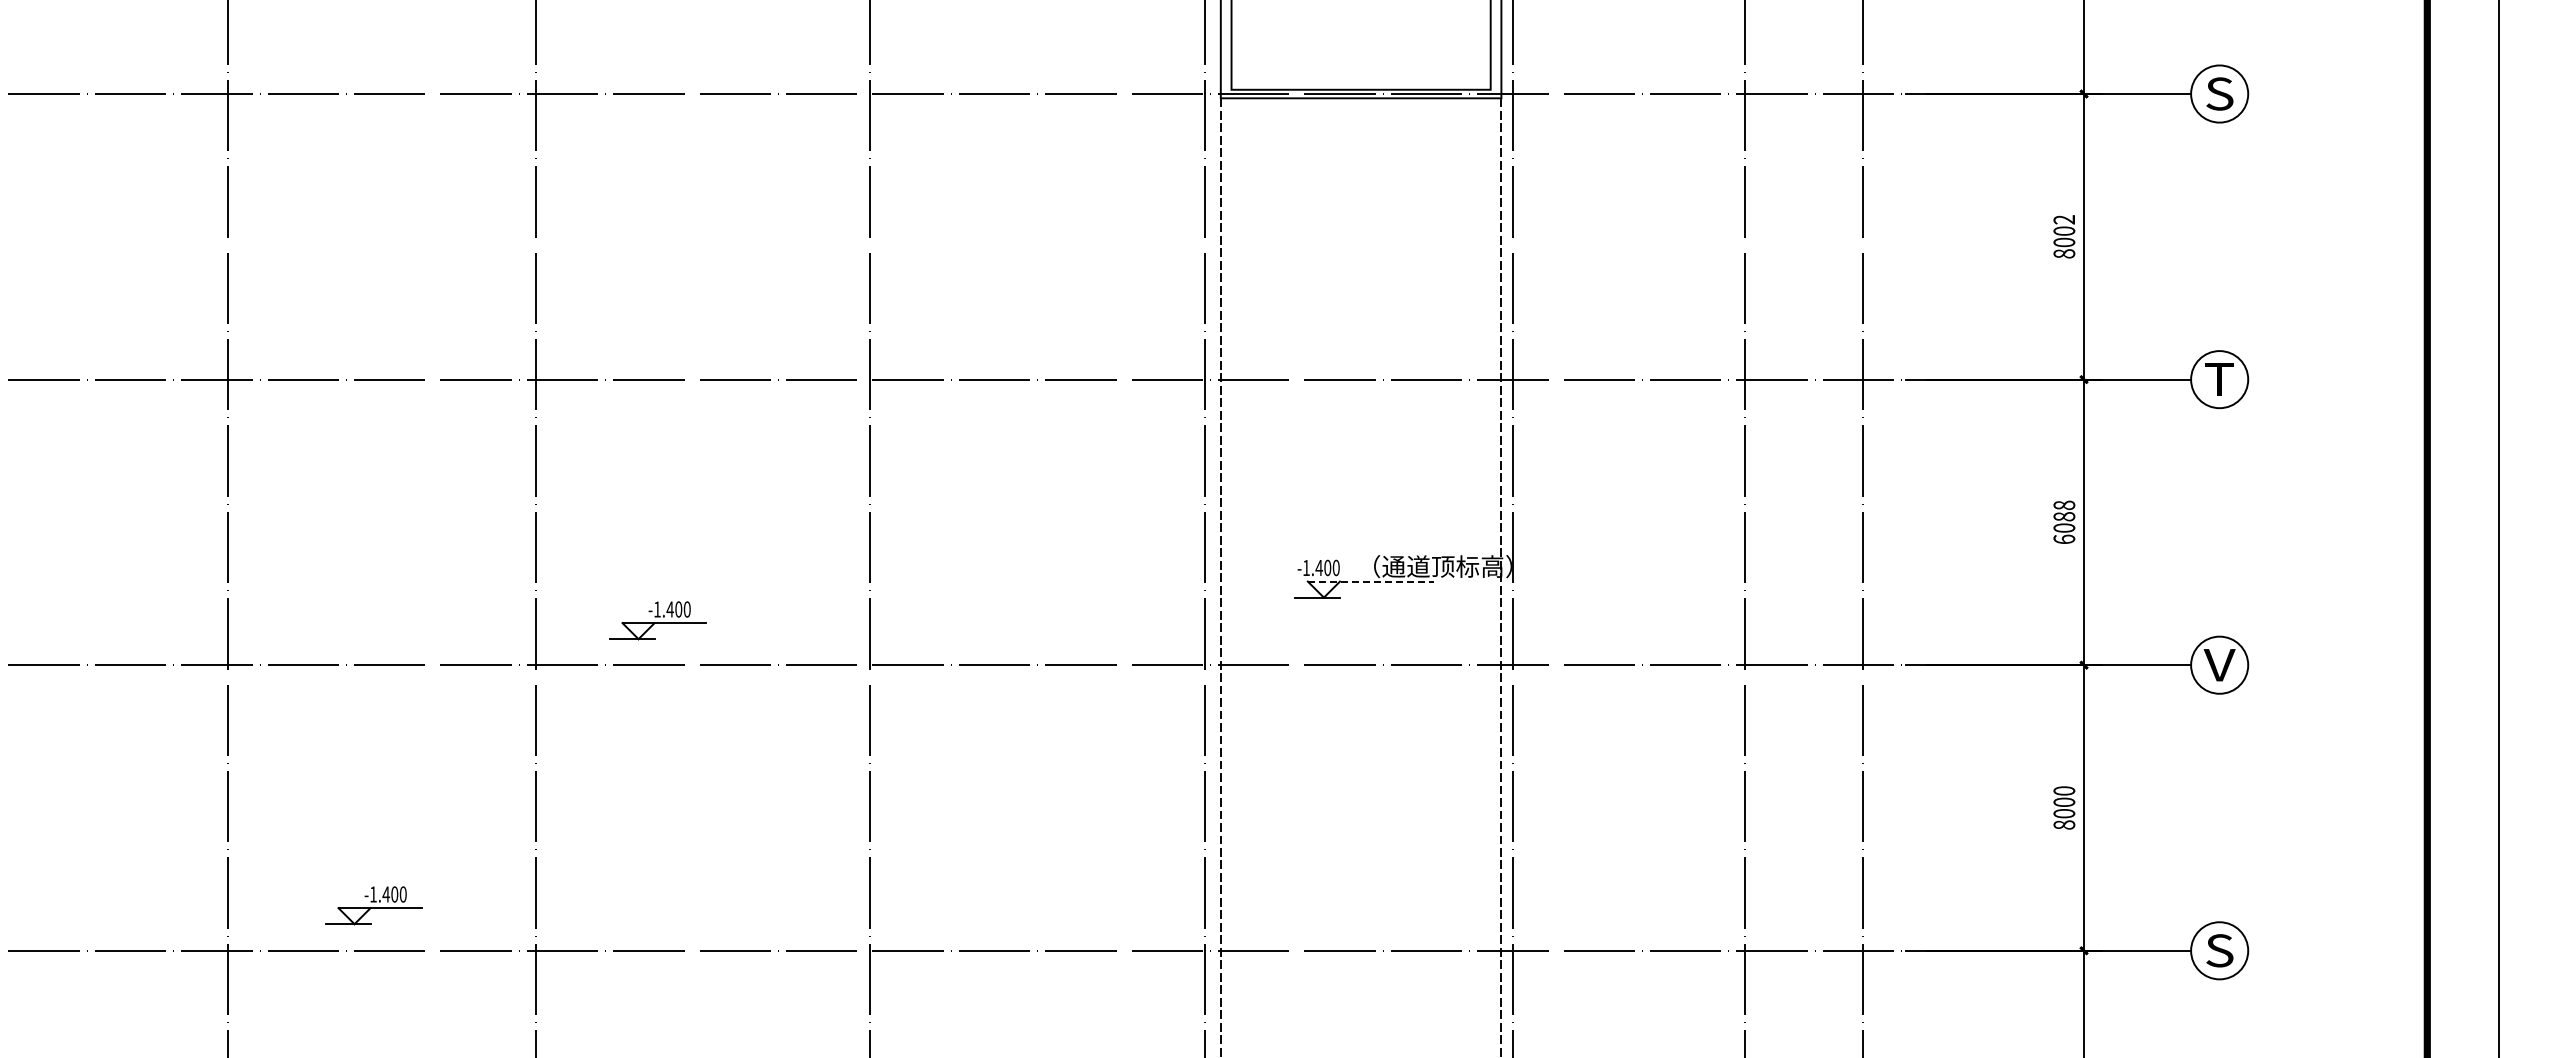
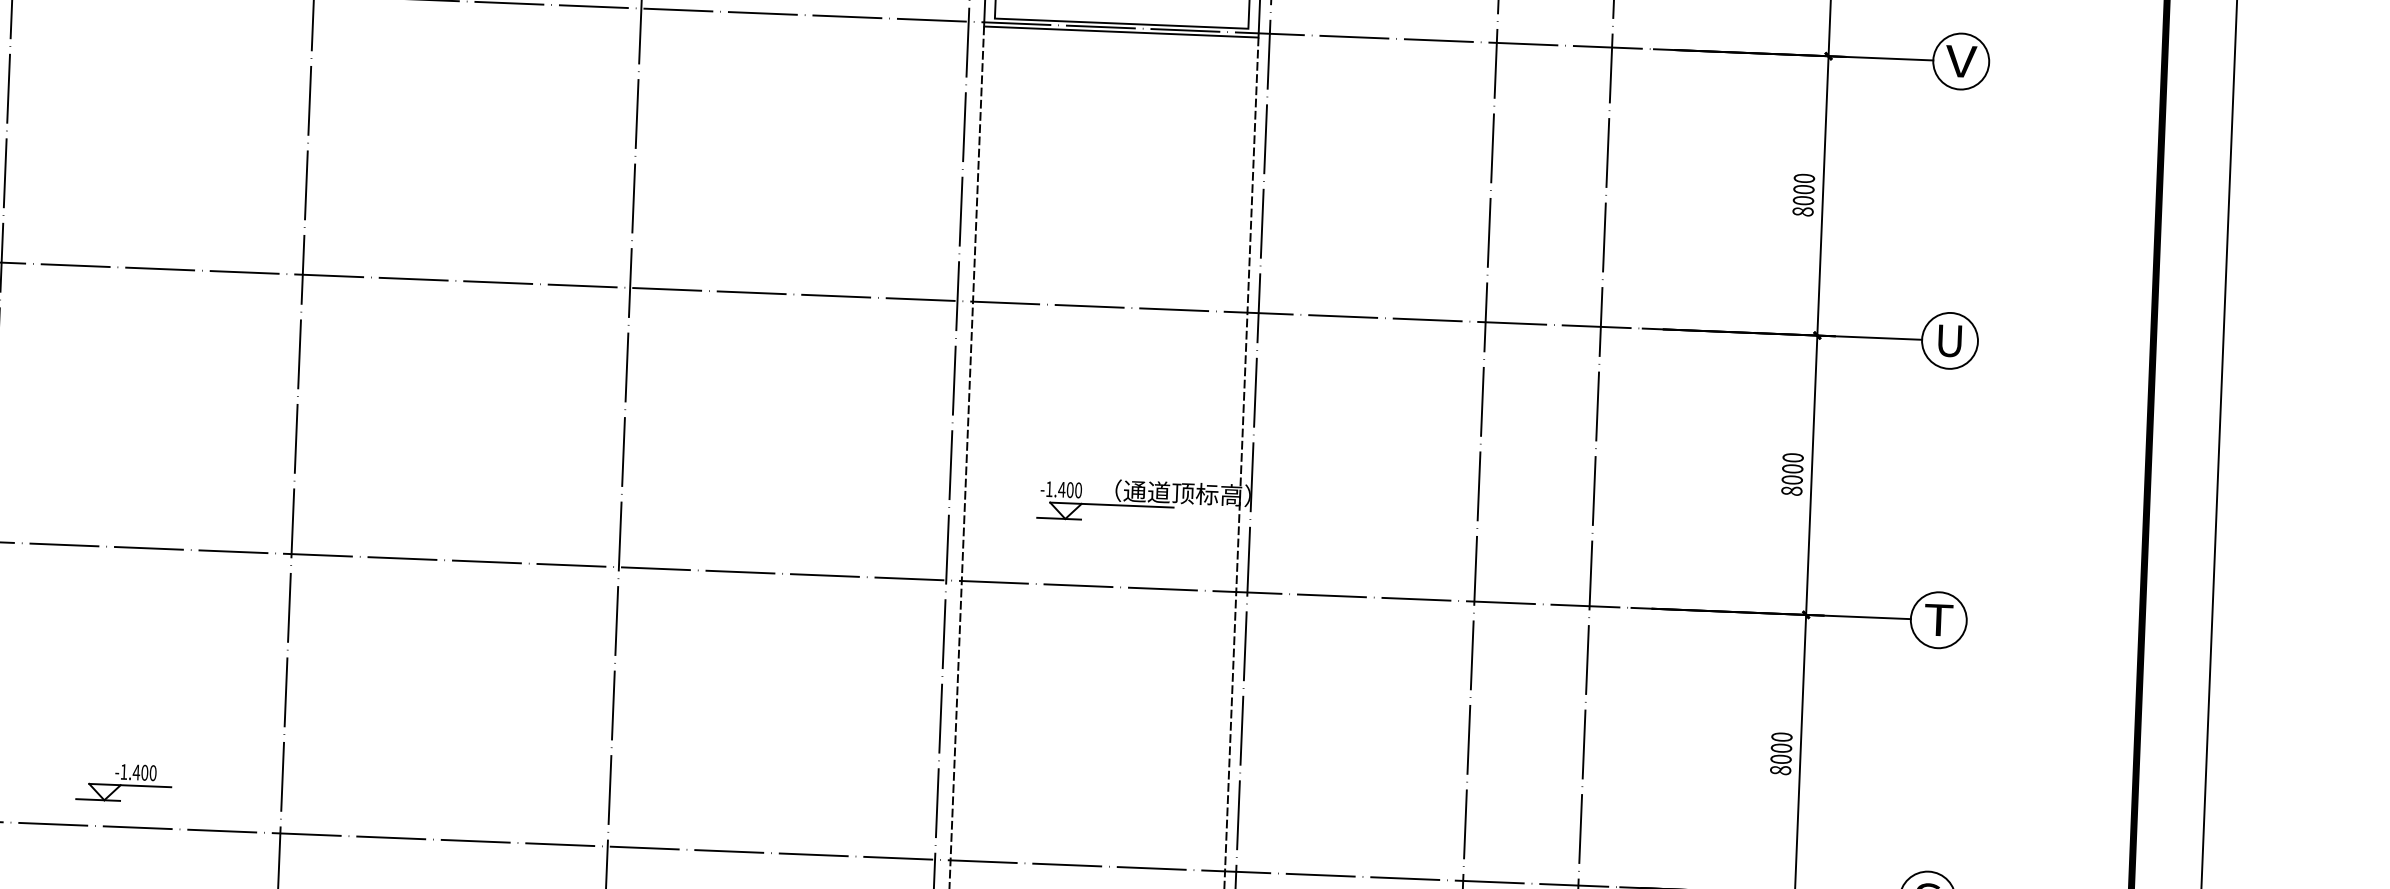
text: (2219, 93) -> (1961, 61), S -> V
text: (2064, 219) -> (1804, 178), 8002 -> 8000
text: (2219, 379) -> (1949, 340), T -> U
text: (2064, 522) -> (1792, 474), 6088 -> 8000
line: (1371, 581) -> (1112, 505), dashed -> solid
part: (657, 620) -> (412, 515), removed
text: (2219, 665) -> (1938, 620), V -> T

